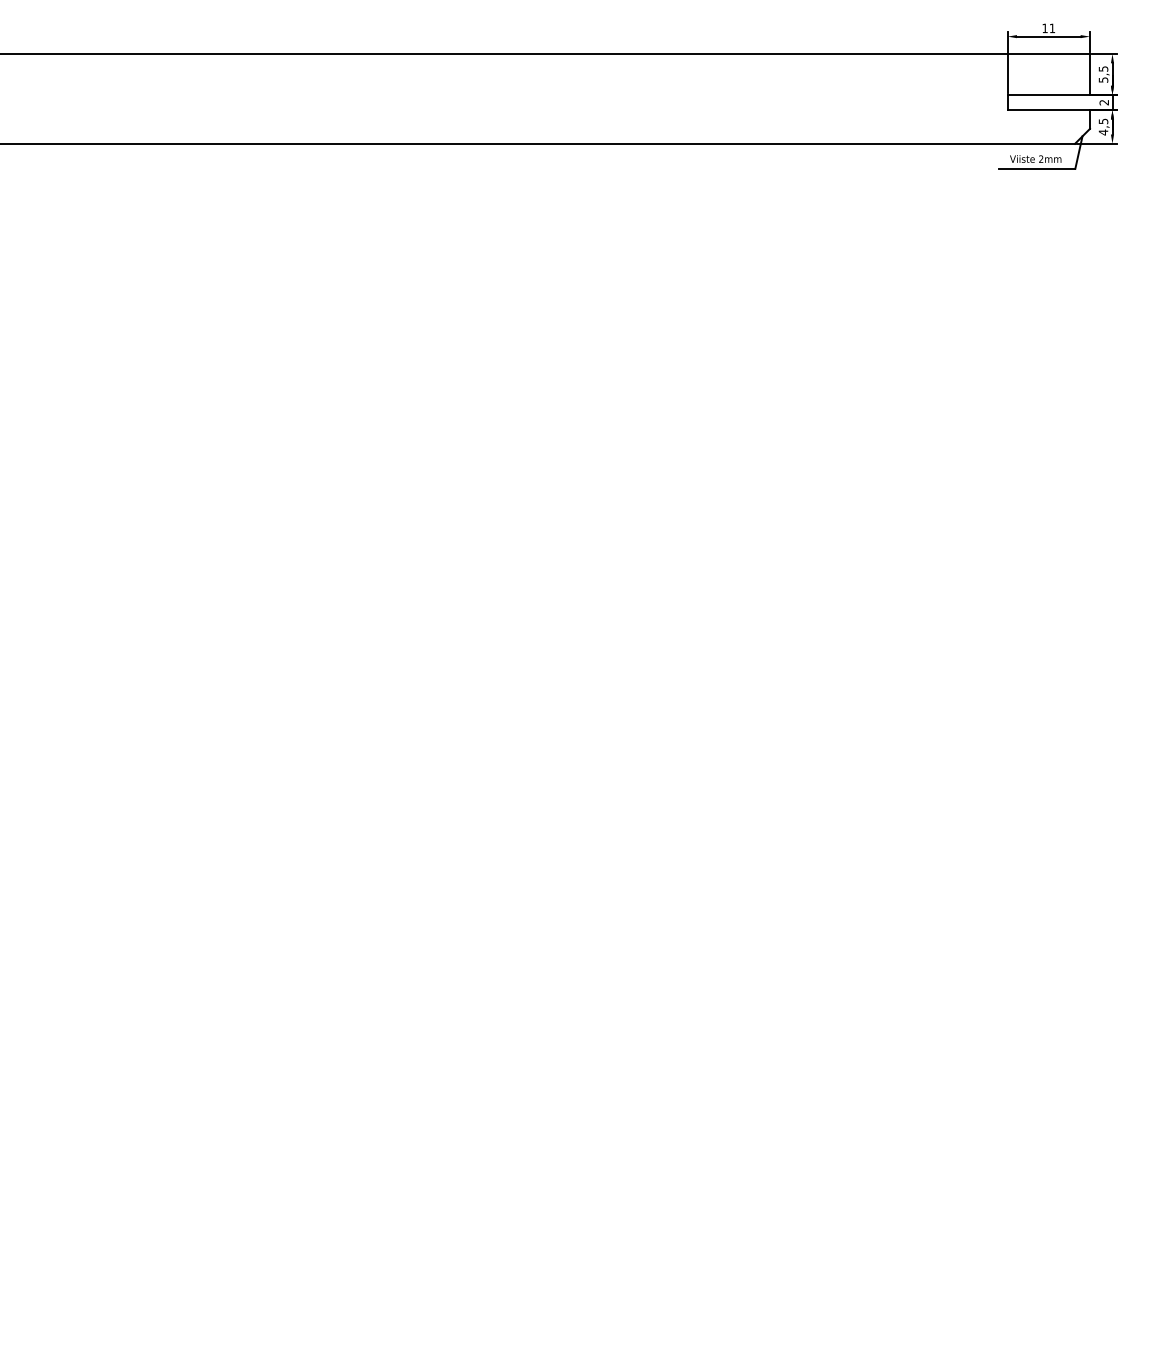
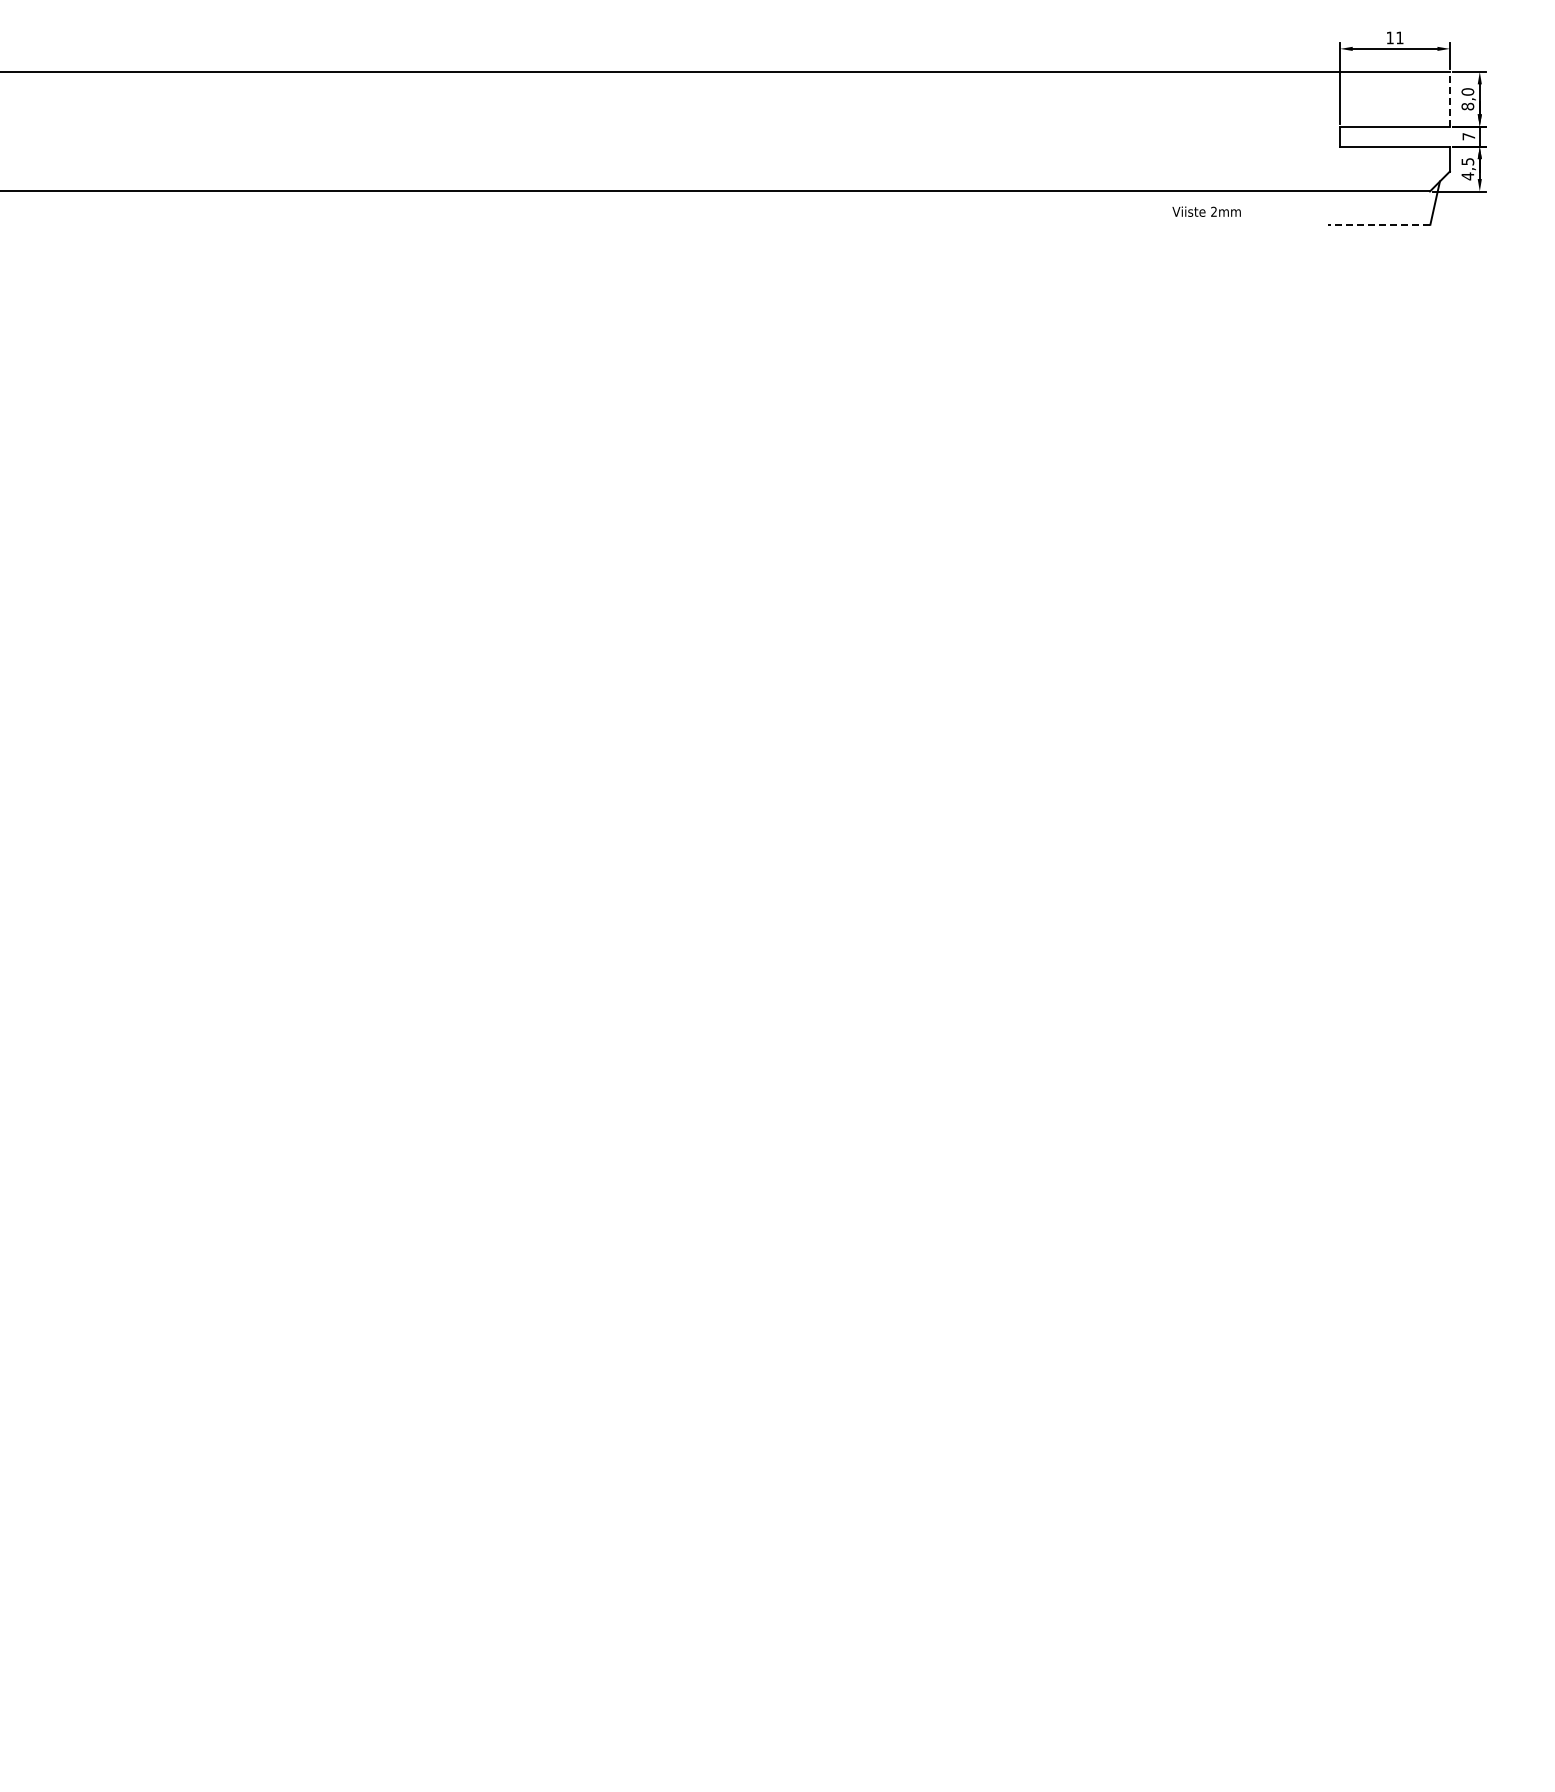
line: (1089, 73) -> (1449, 98), solid -> dashed
text: (1103, 74) -> (1467, 99), 5,5 -> 8,0
text: (1103, 102) -> (1468, 136), 2 -> 7
text: (1035, 158) -> (1206, 211), moved
line: (1037, 168) -> (1379, 224), solid -> dashed

